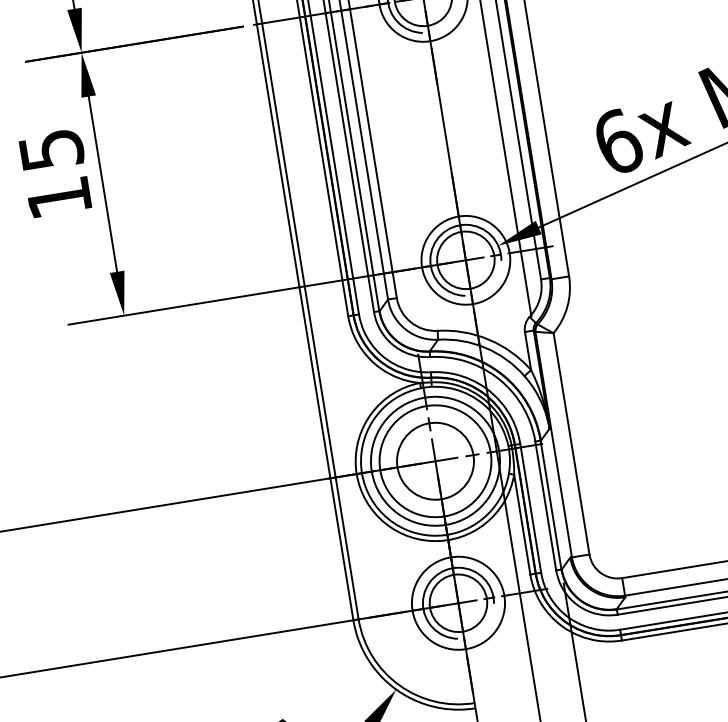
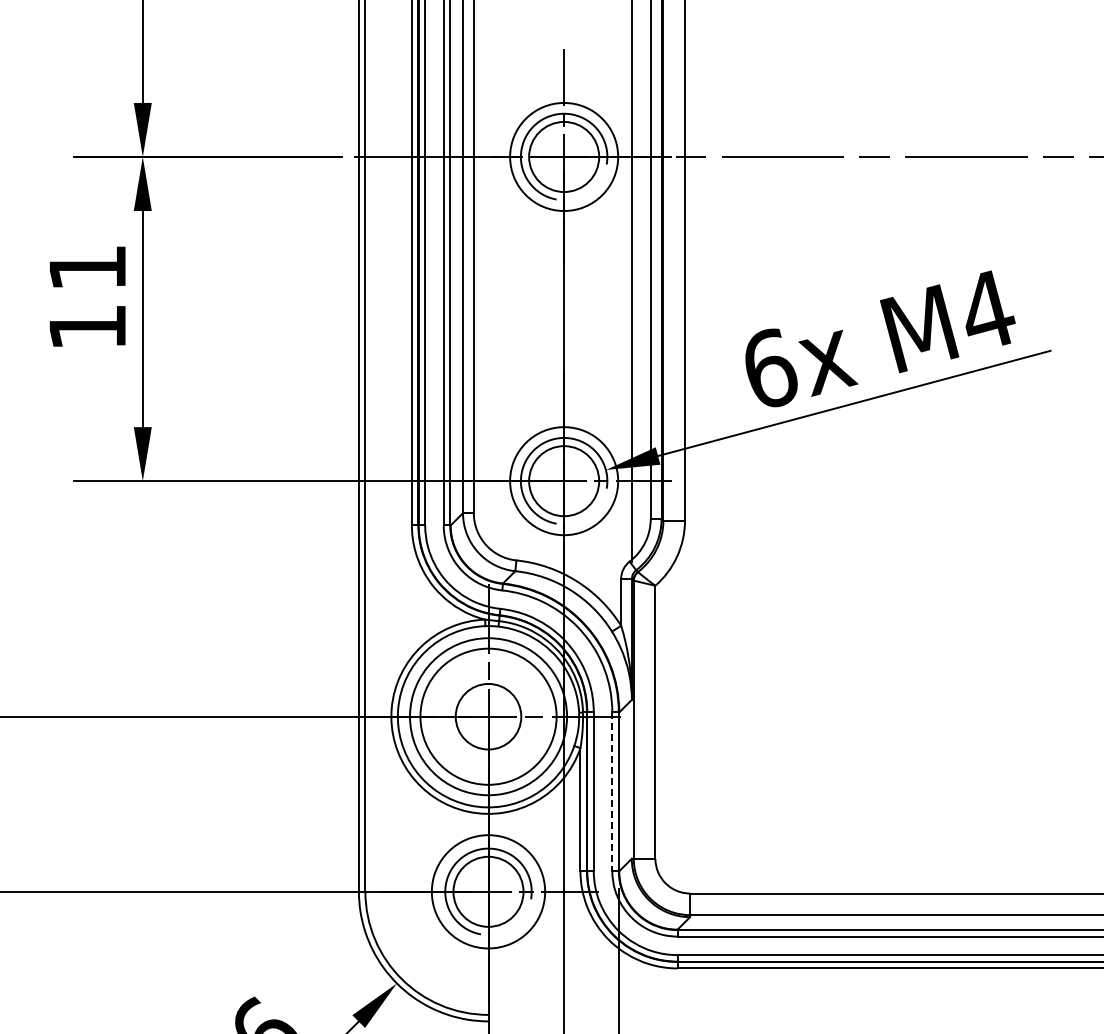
text: (51, 150) -> (87, 268), 15 -> 11
circle: (435, 461) -> (488, 716), size x0.7
line: (545, 506) -> (612, 792), solid -> dashed

